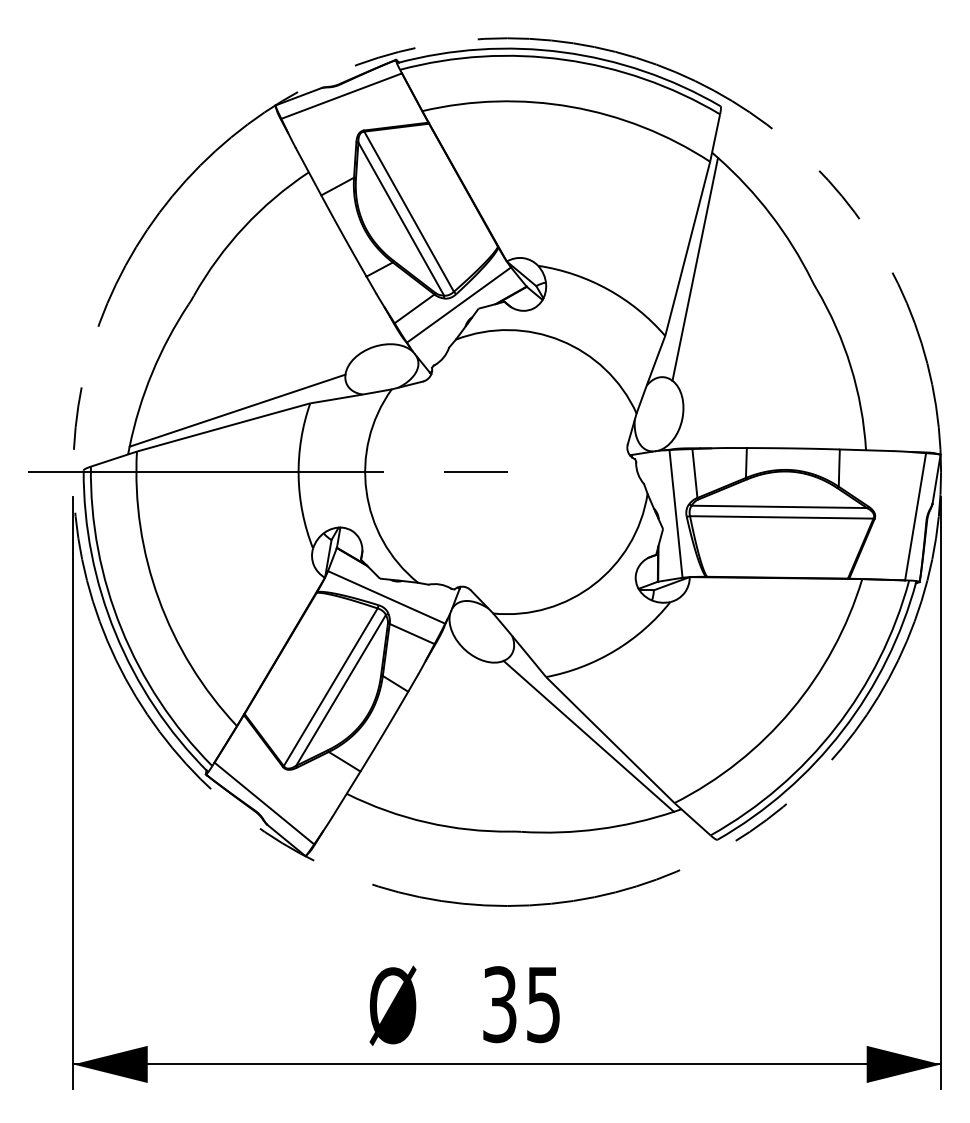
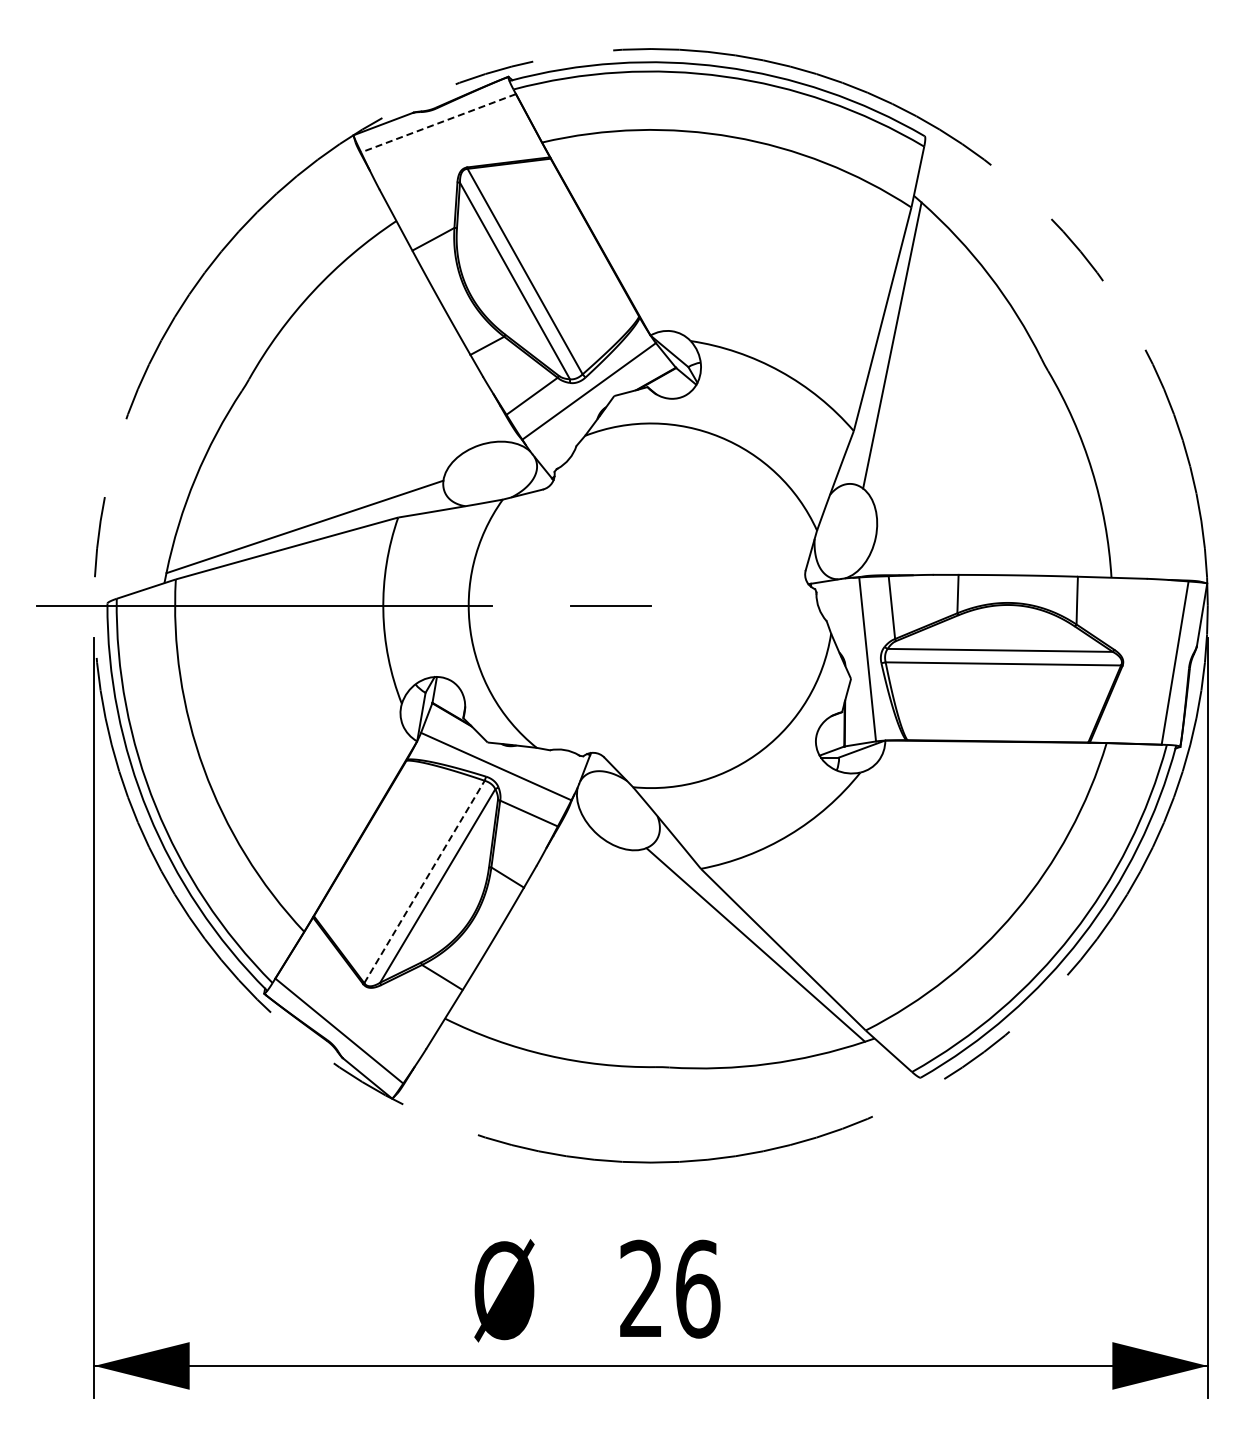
line: (341, 96) -> (438, 123), solid -> dashed
line: (330, 686) -> (424, 881), solid -> dashed
text: (522, 1004) -> (670, 1288), 35 -> 26

